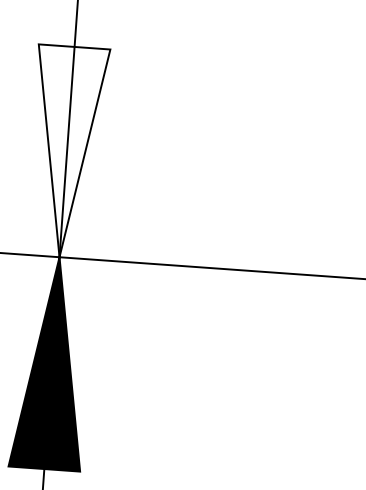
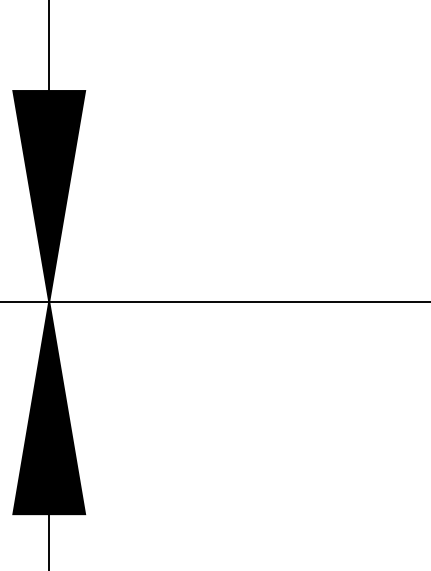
fill: (67, 152) -> (49, 196), added

